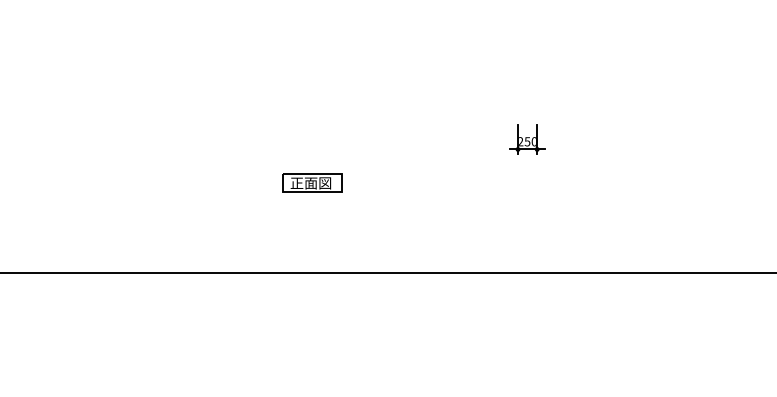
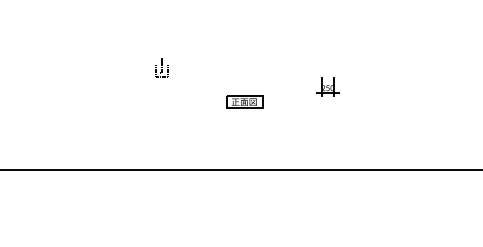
part: (259, 108) -> (161, 67), added
part: (311, 182) -> (244, 101), moved

